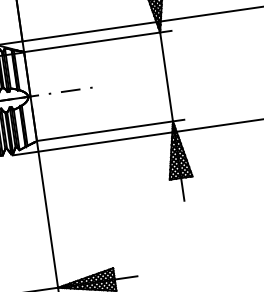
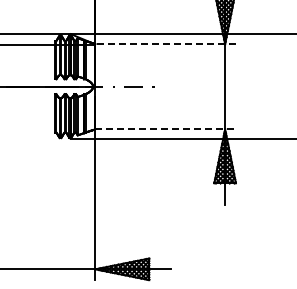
line: (97, 41) -> (165, 44), solid -> dashed
line: (111, 130) -> (166, 129), solid -> dashed

